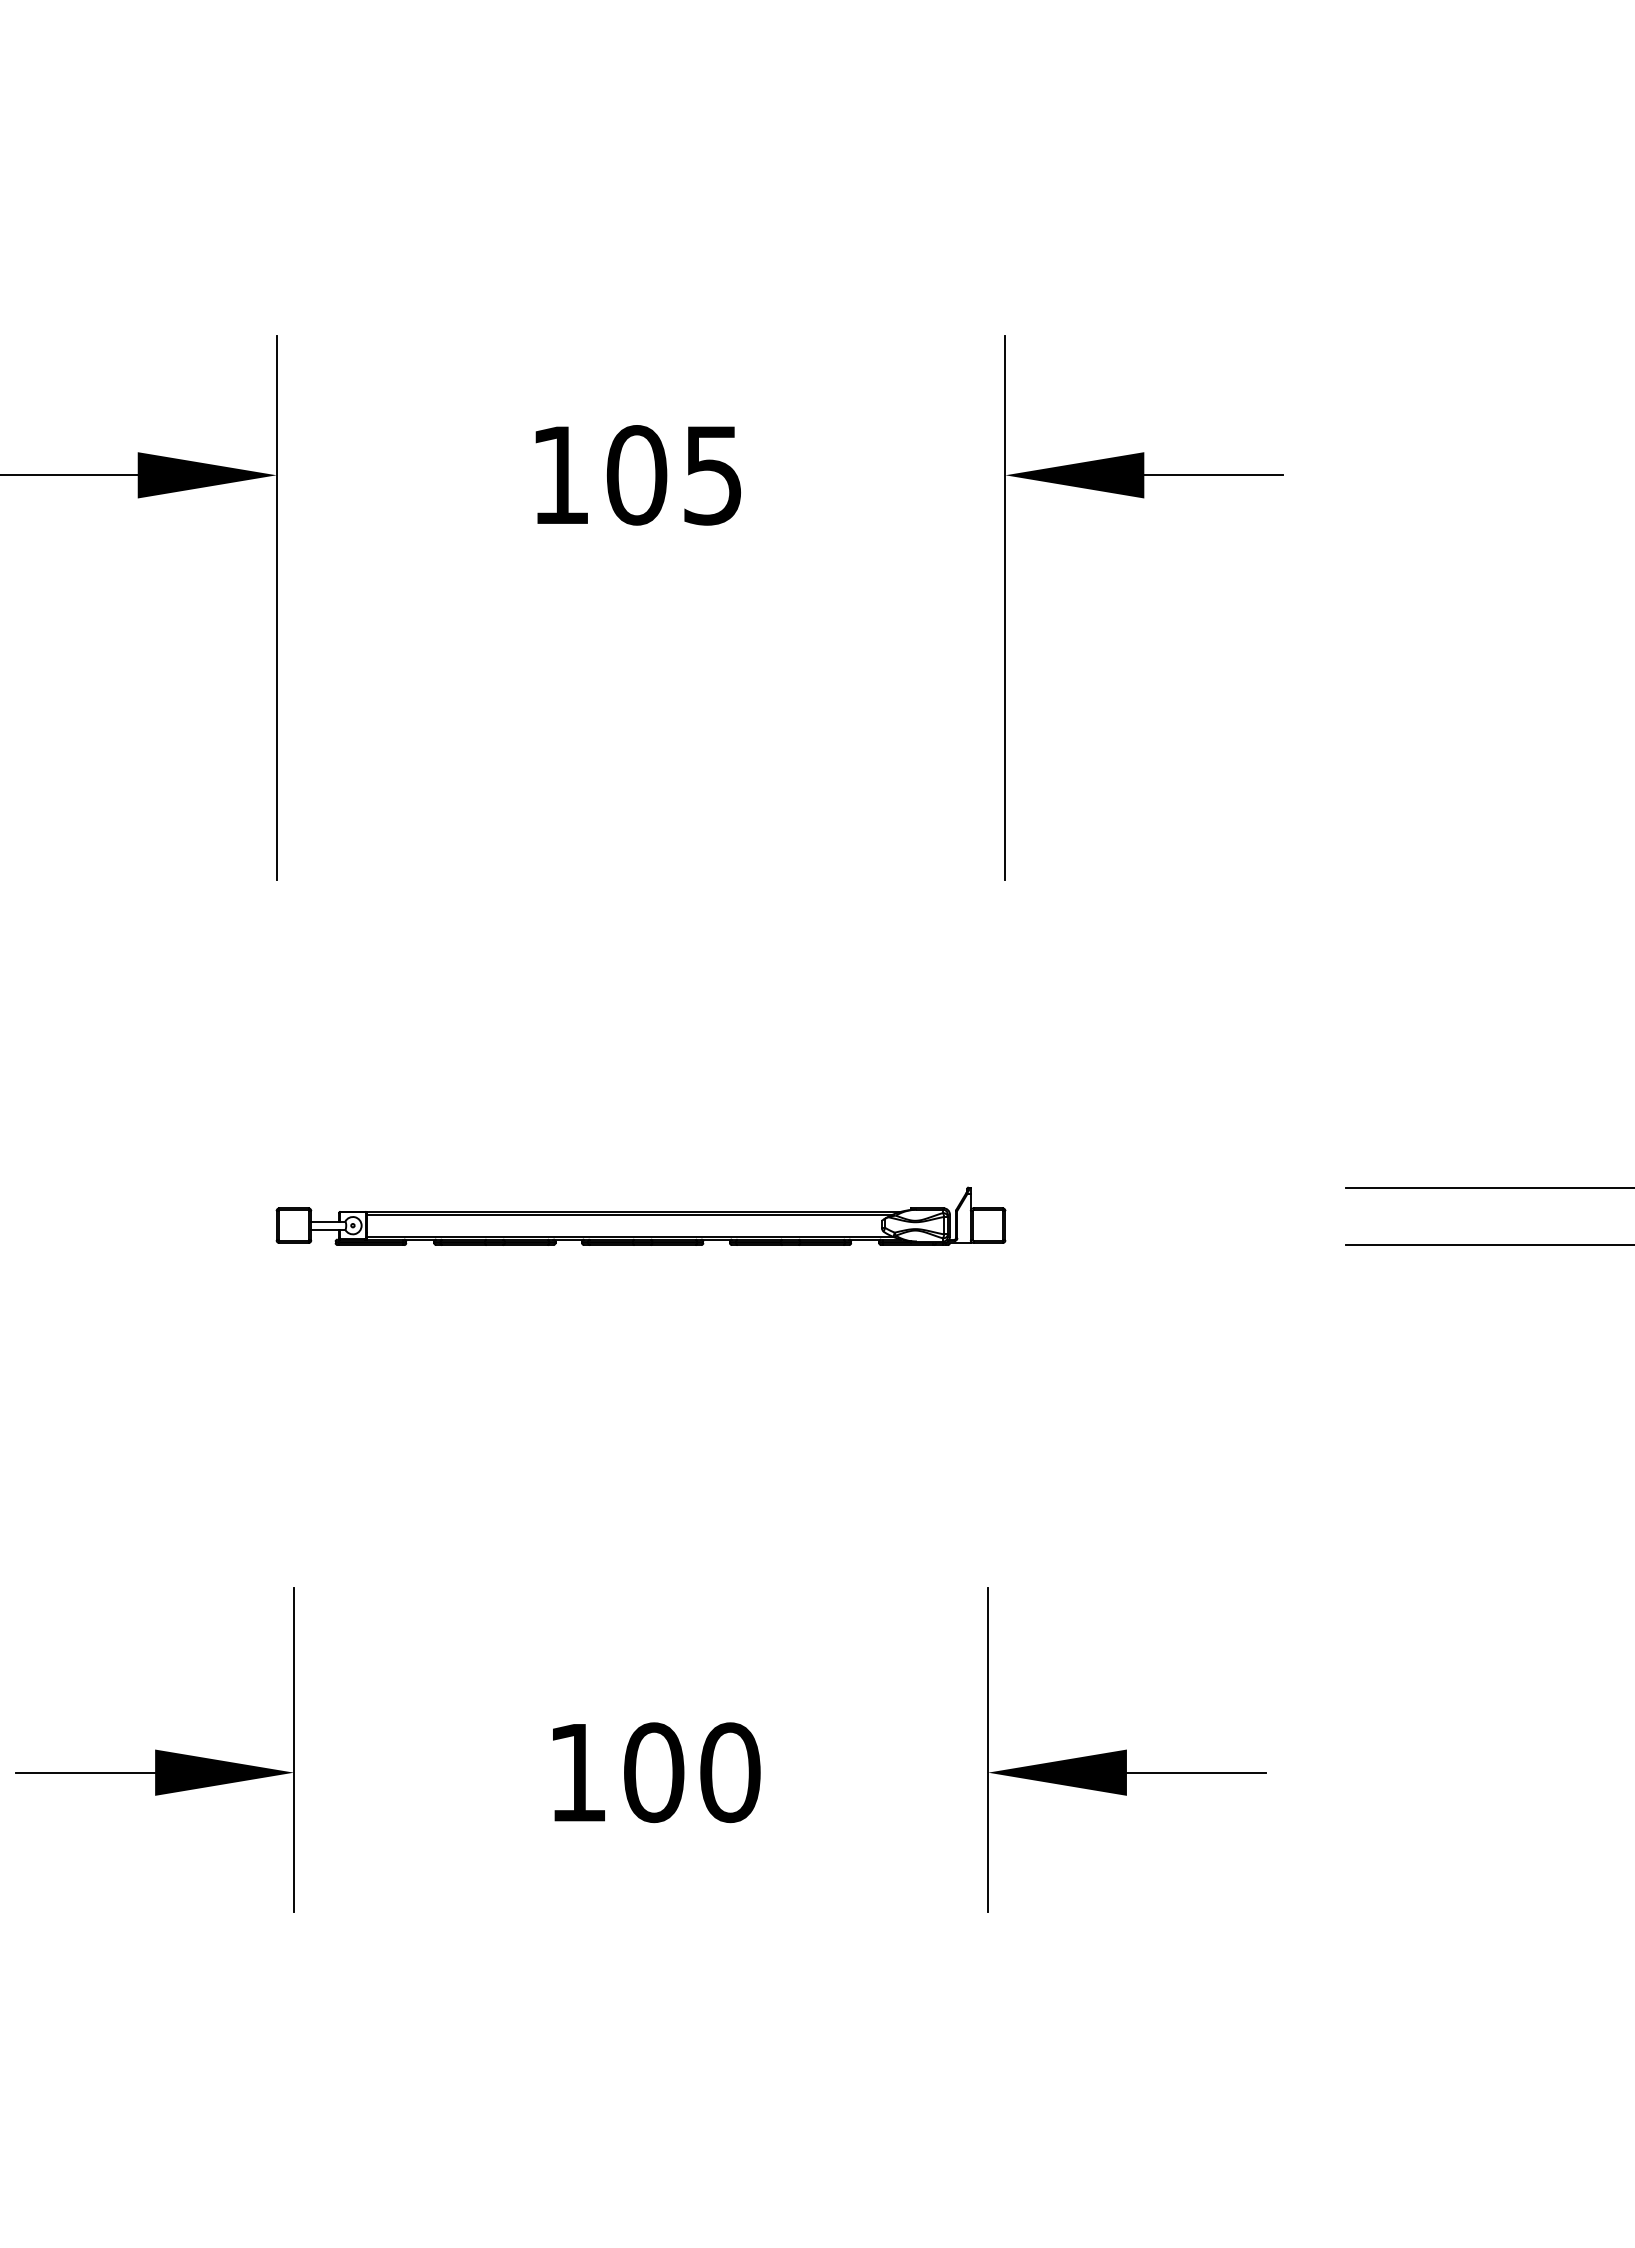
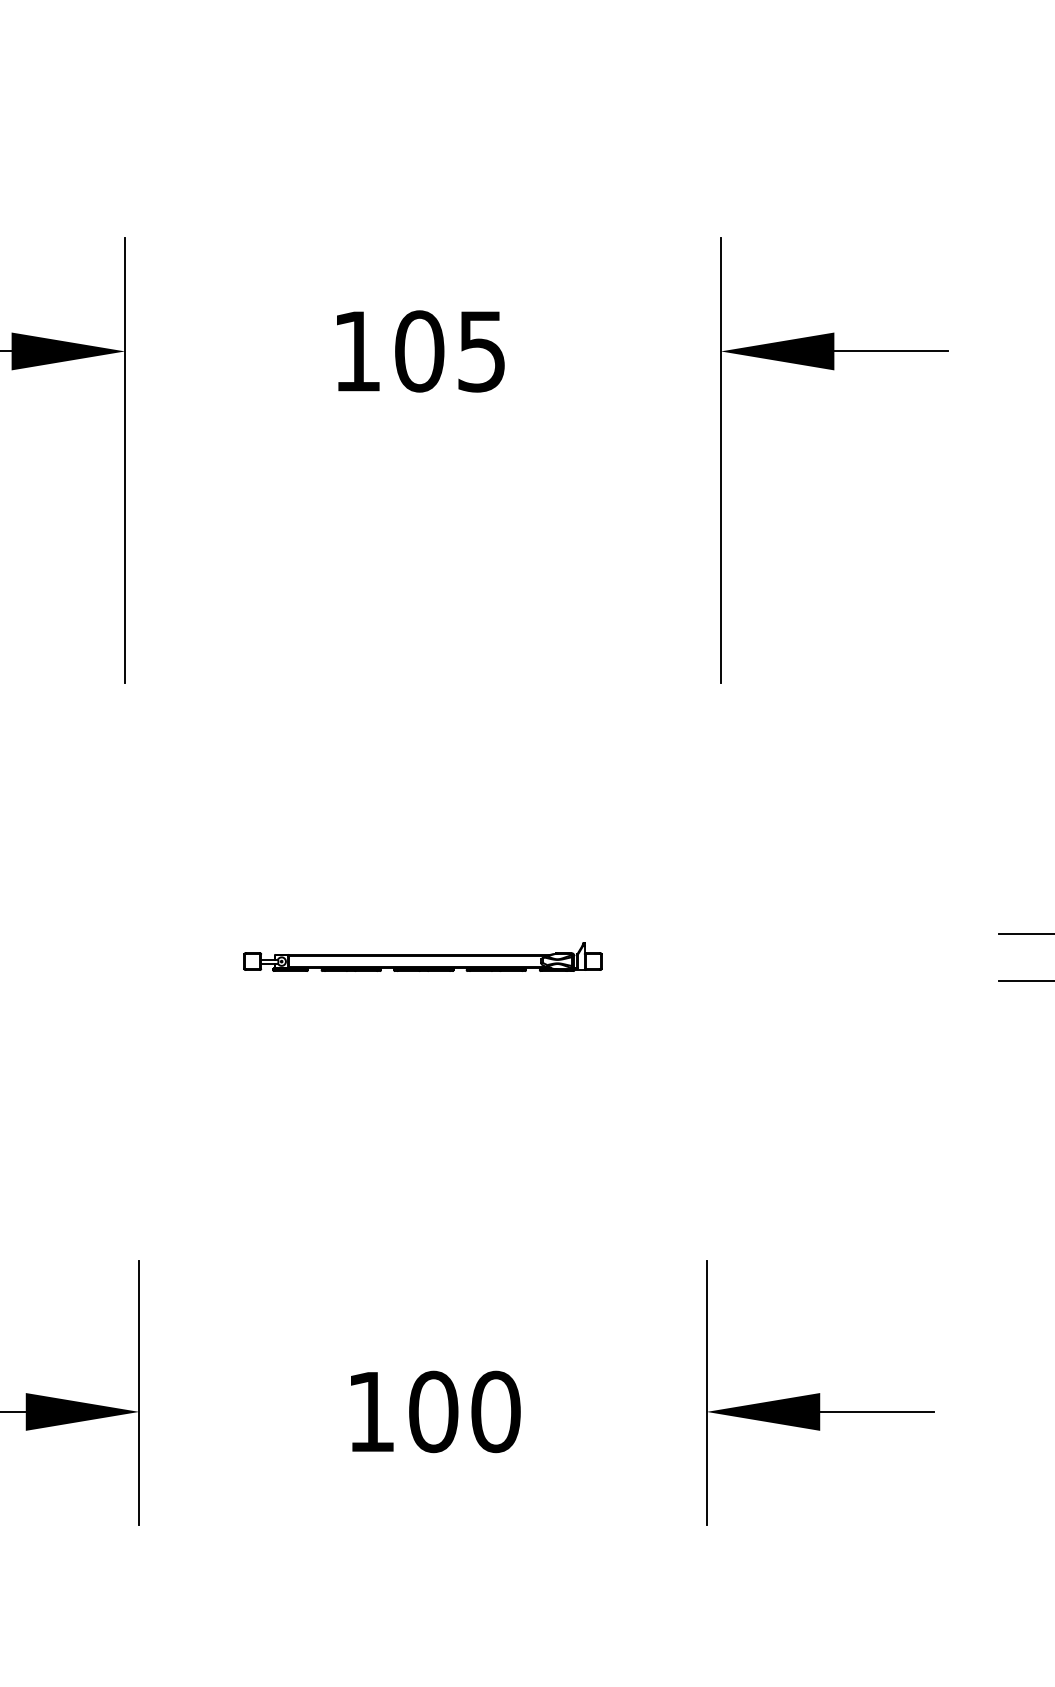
part: (640, 1215) -> (422, 956), size x0.6

